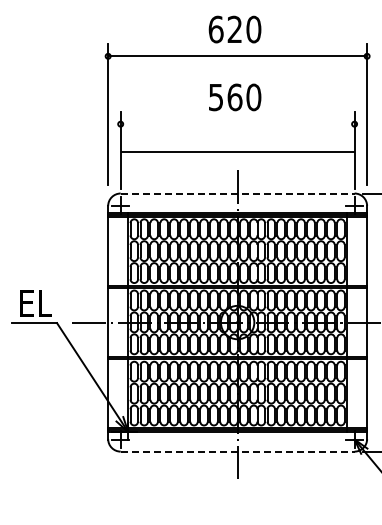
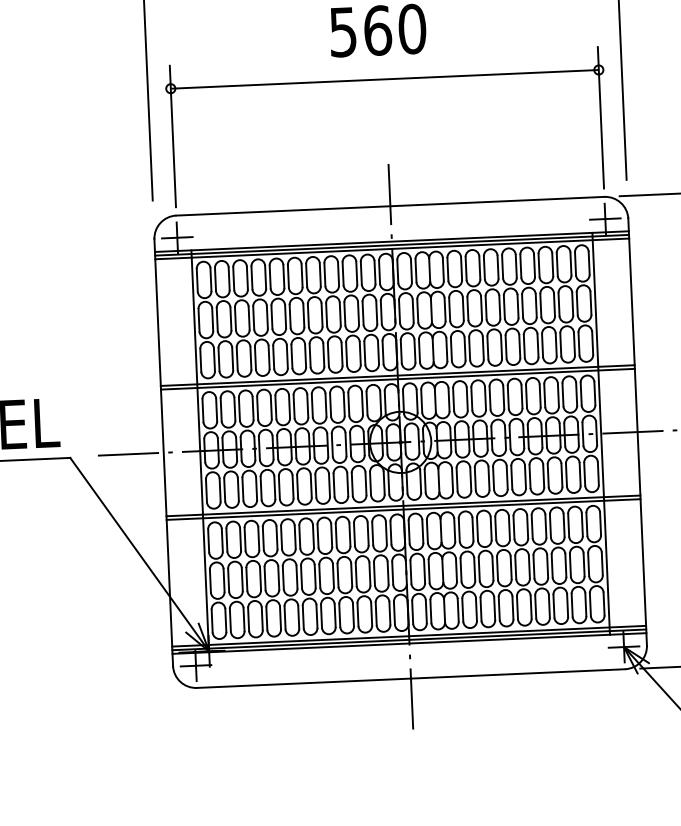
line: (237, 152) -> (384, 79), moved
line: (237, 193) -> (390, 206), dashed -> solid
line: (237, 451) -> (410, 678), dashed -> solid

